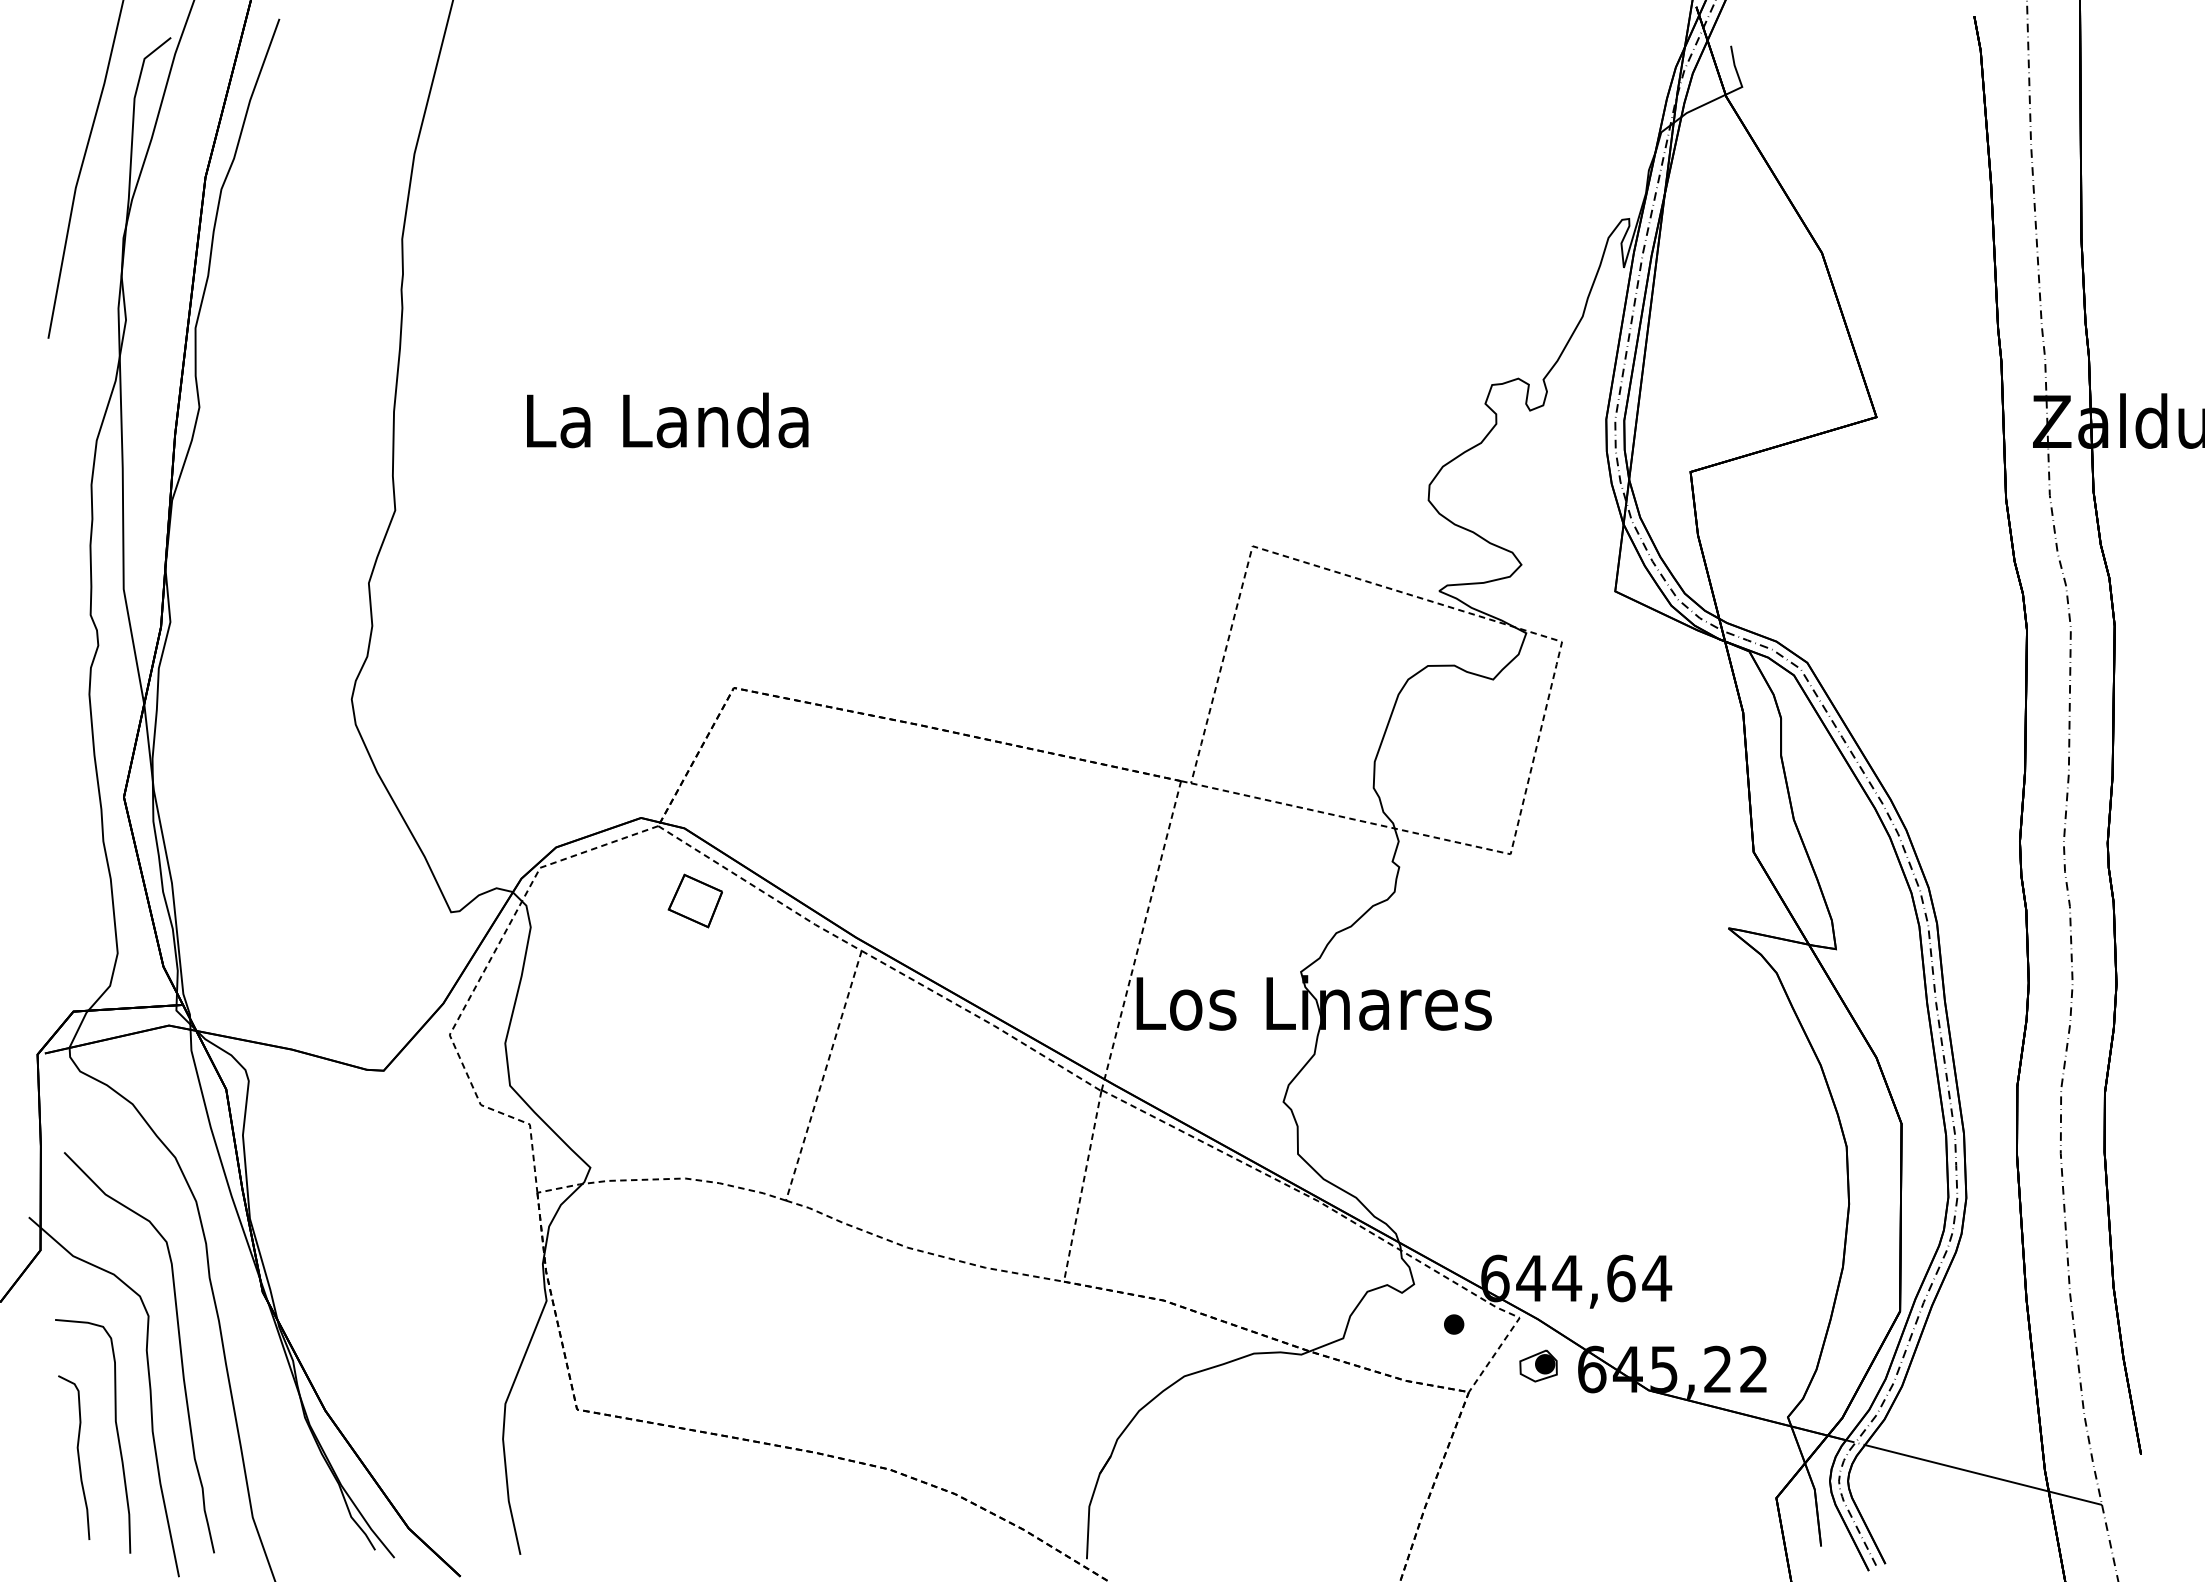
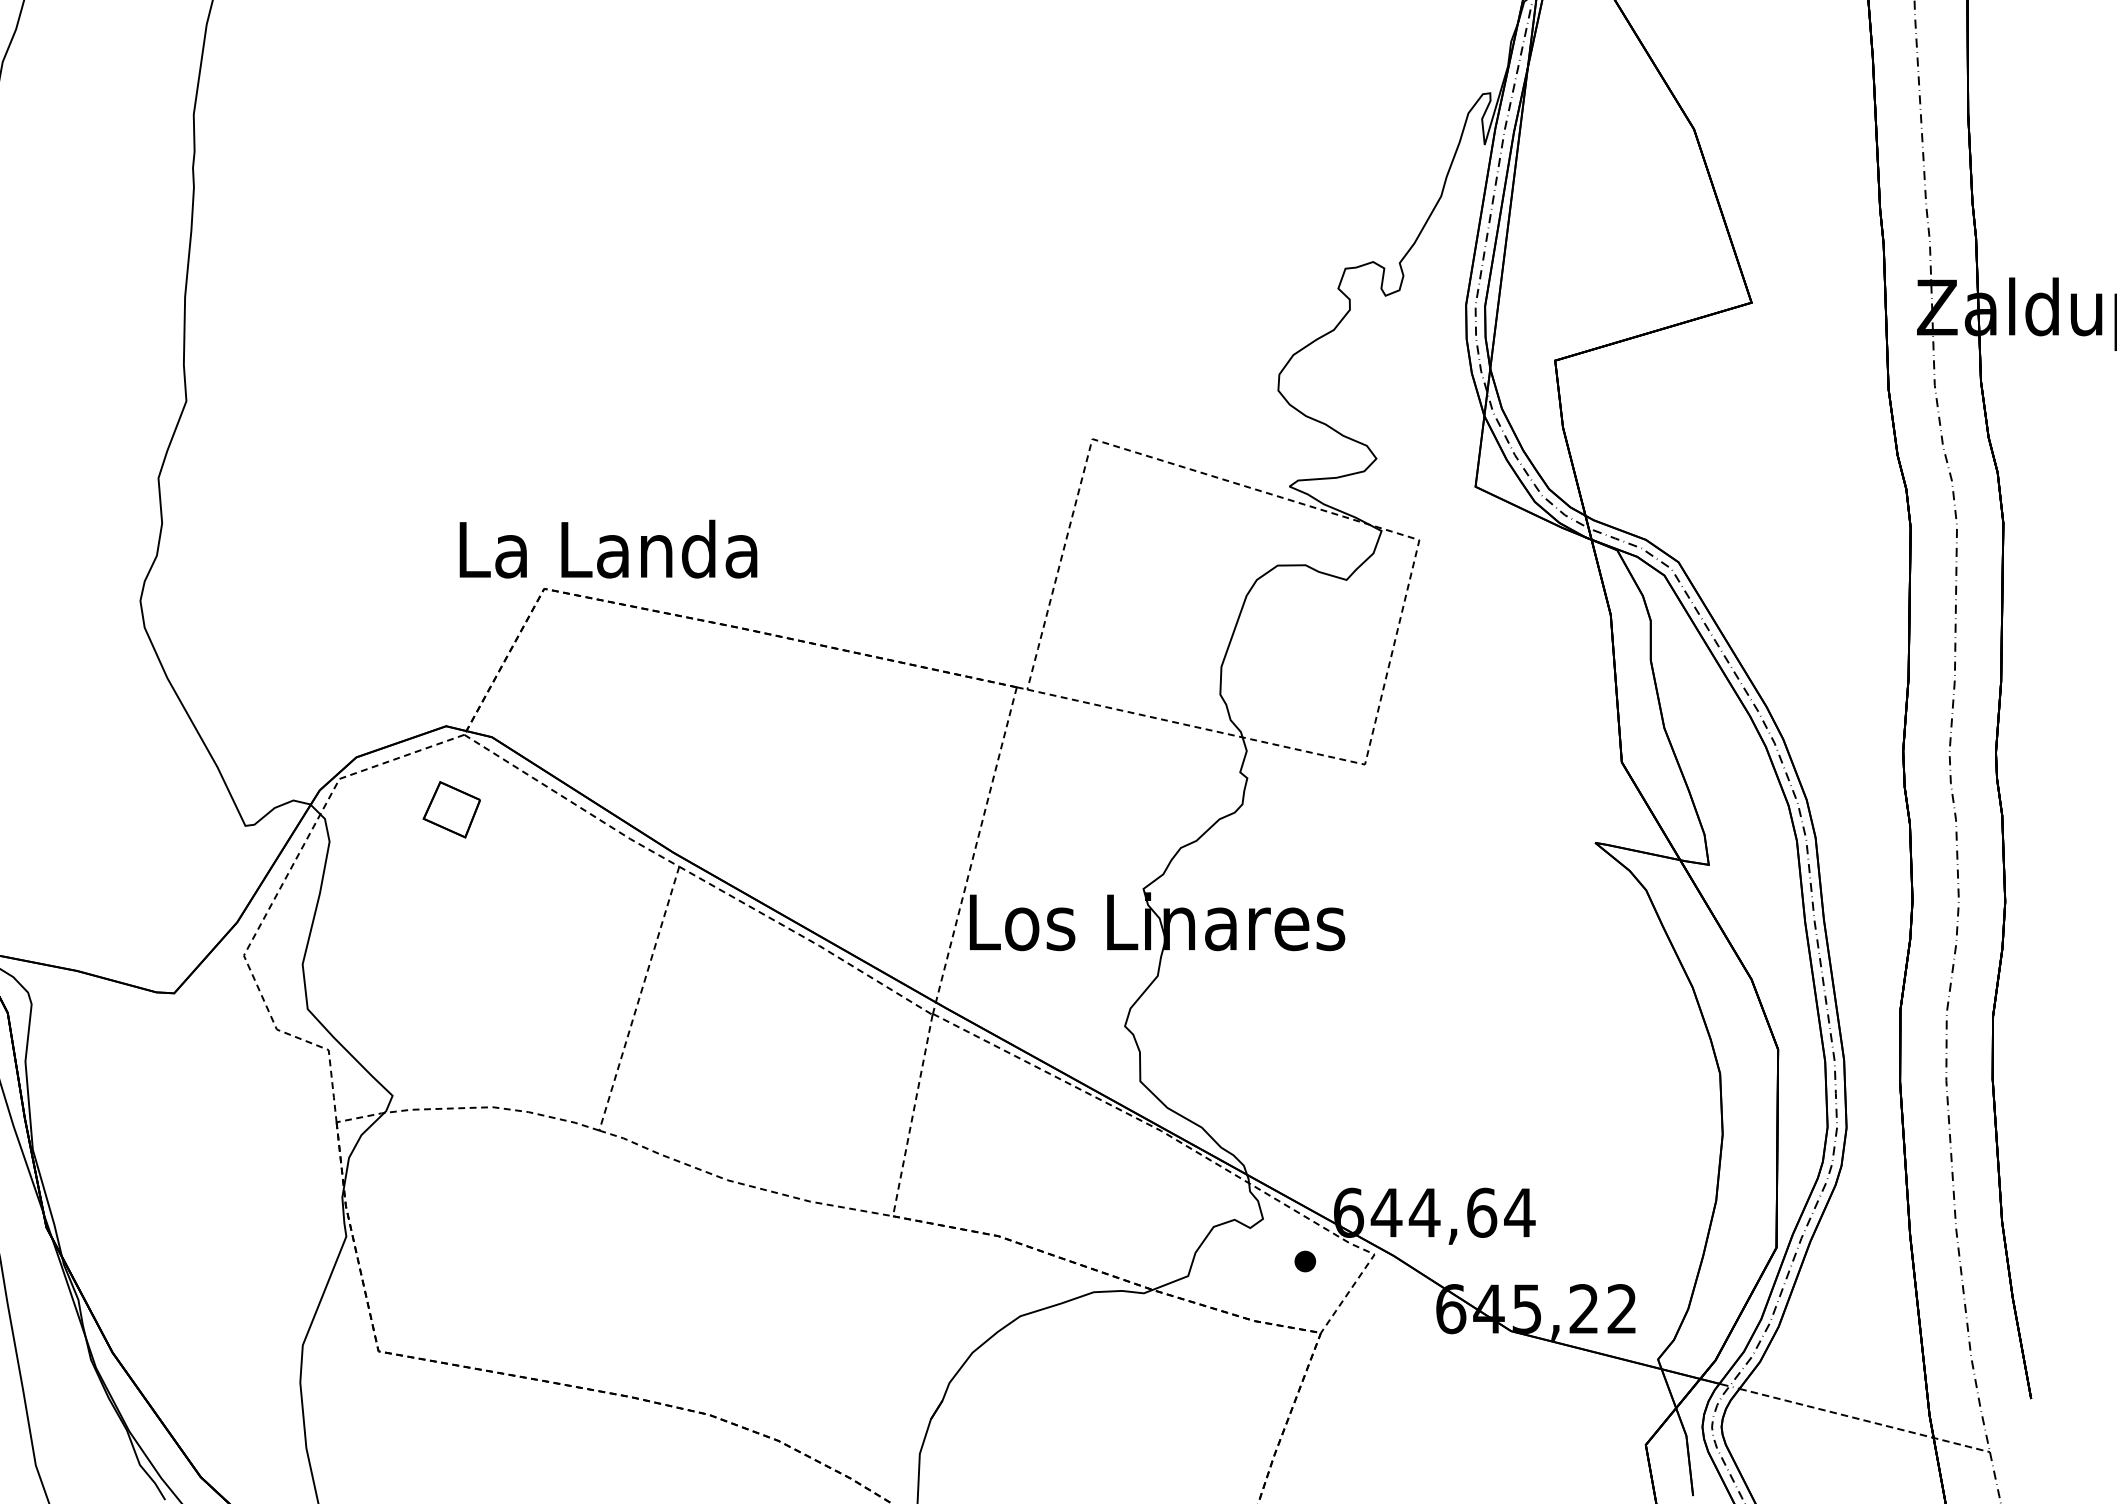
text: (667, 420) -> (608, 549), moved
part: (694, 900) -> (450, 809), moved
part: (1538, 1365) -> (1394, 1304), removed
line: (1984, 1475) -> (1865, 1421), solid -> dashed

